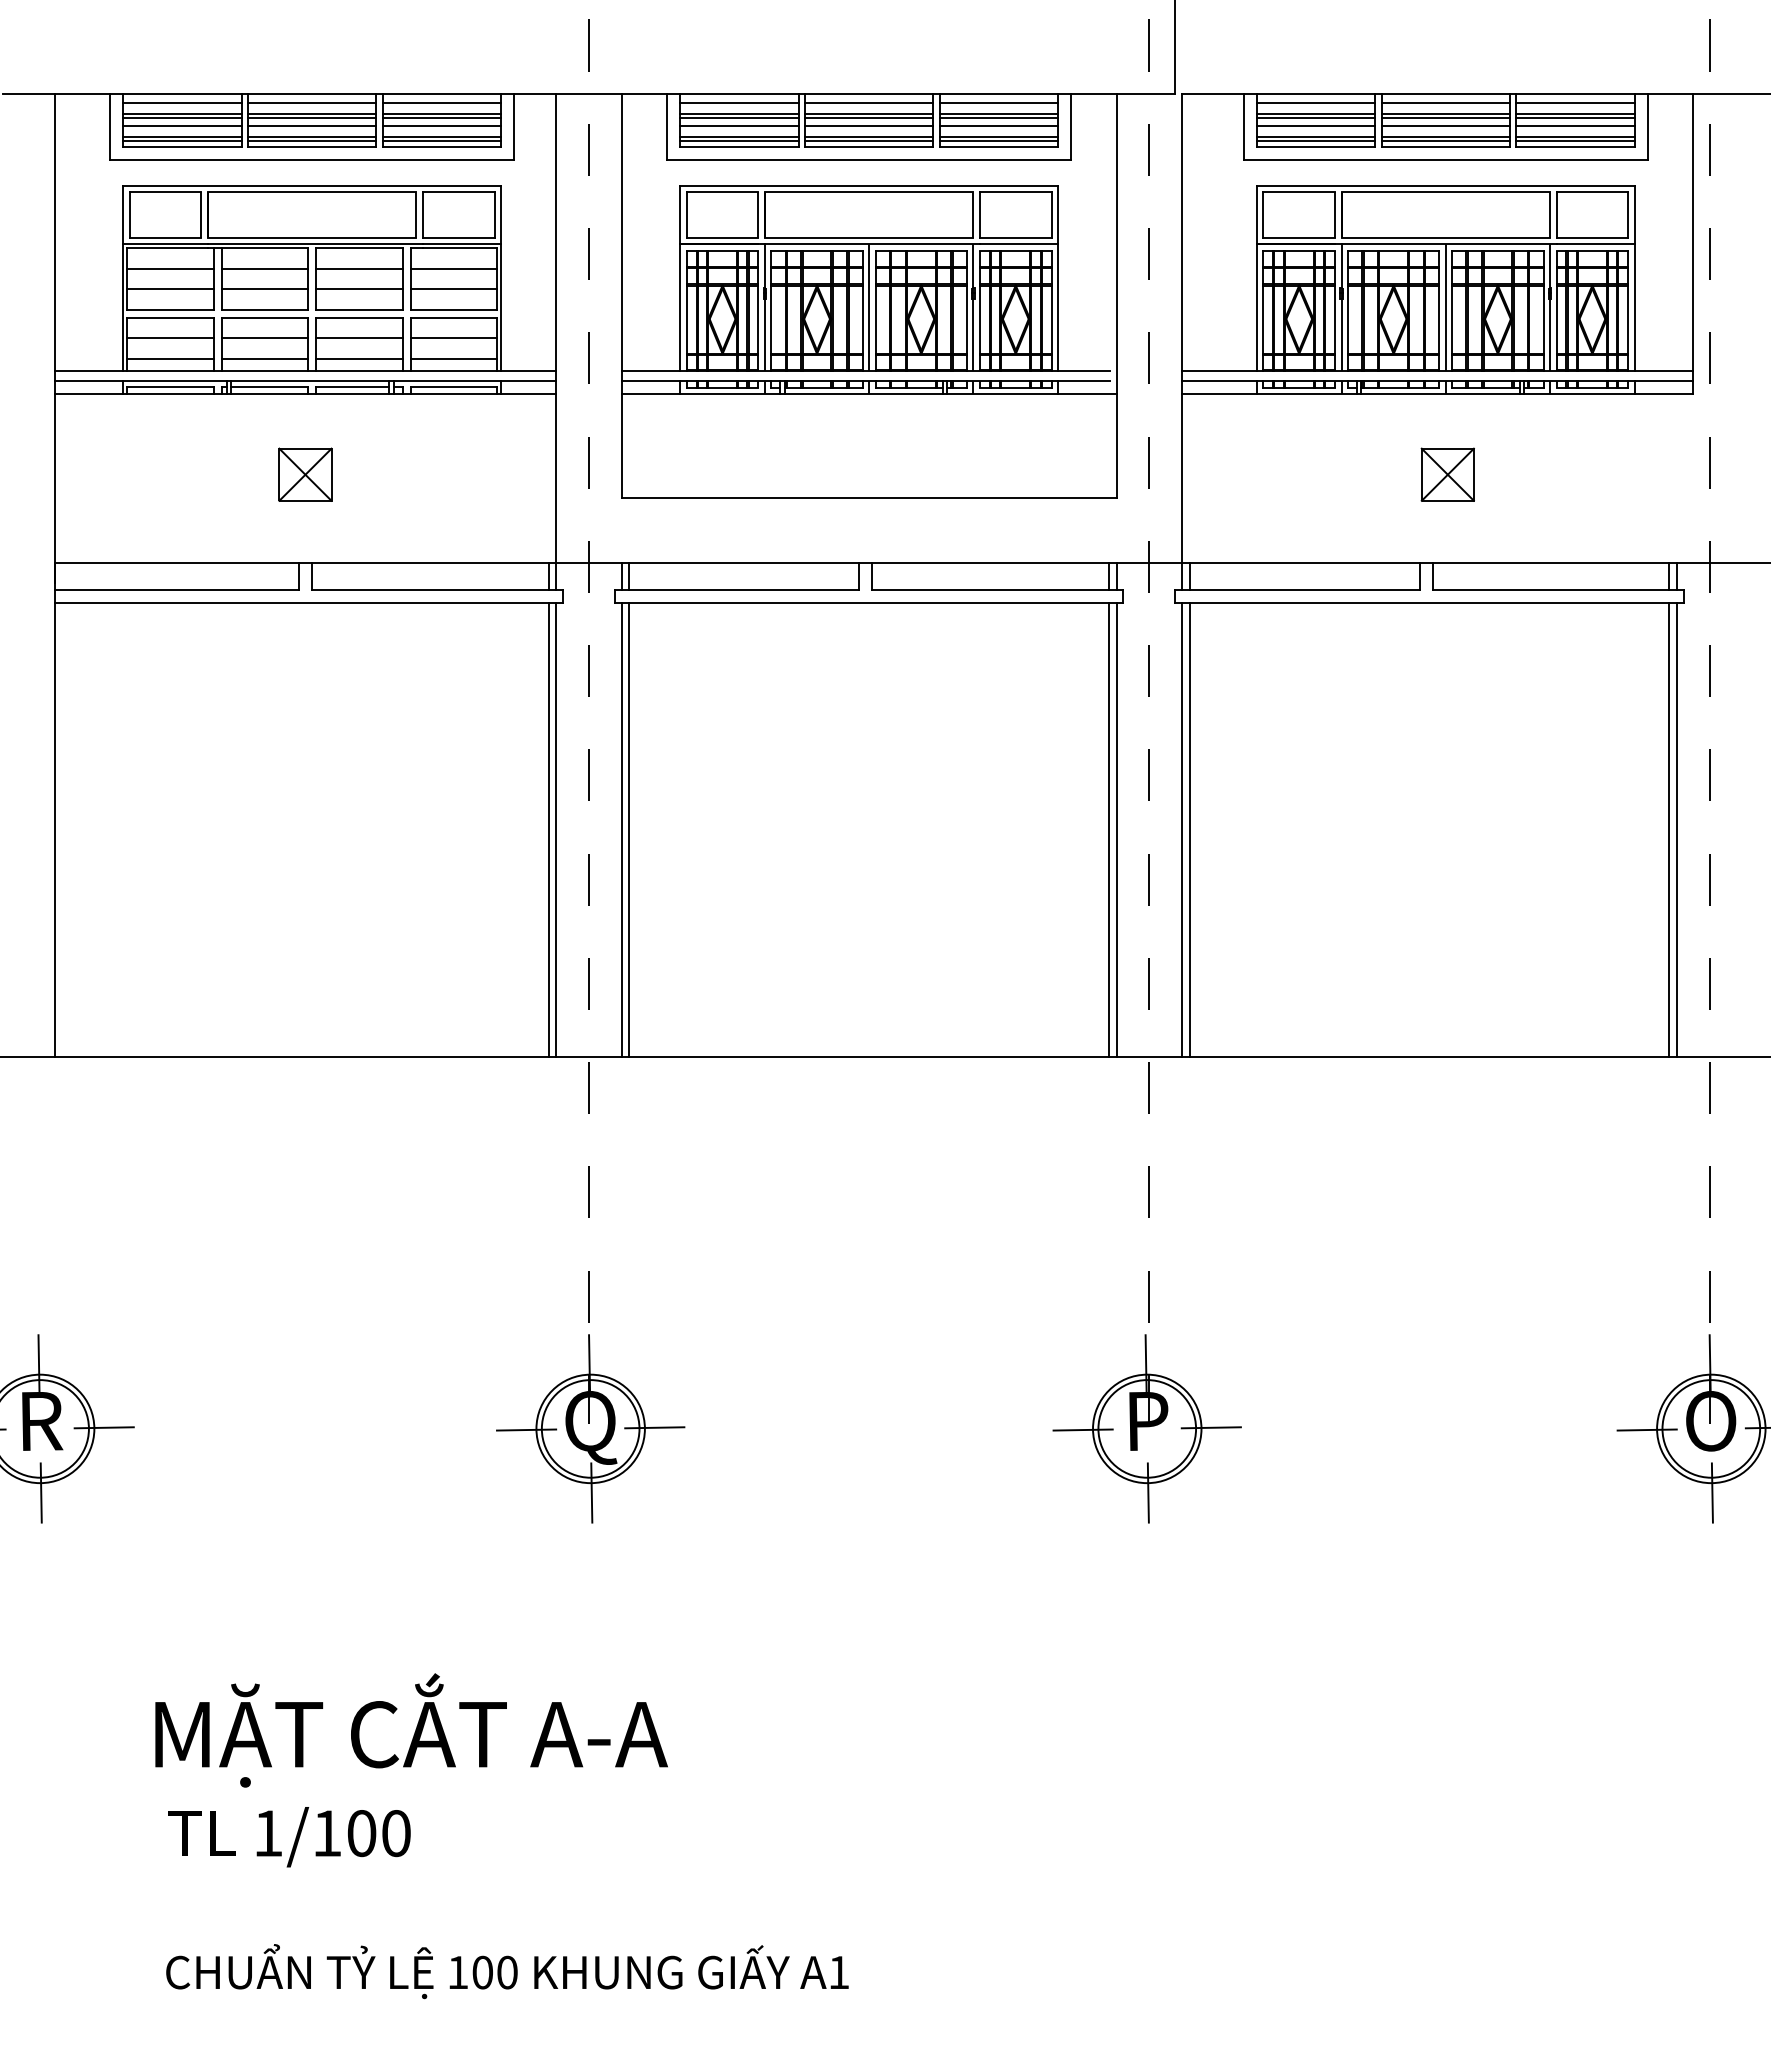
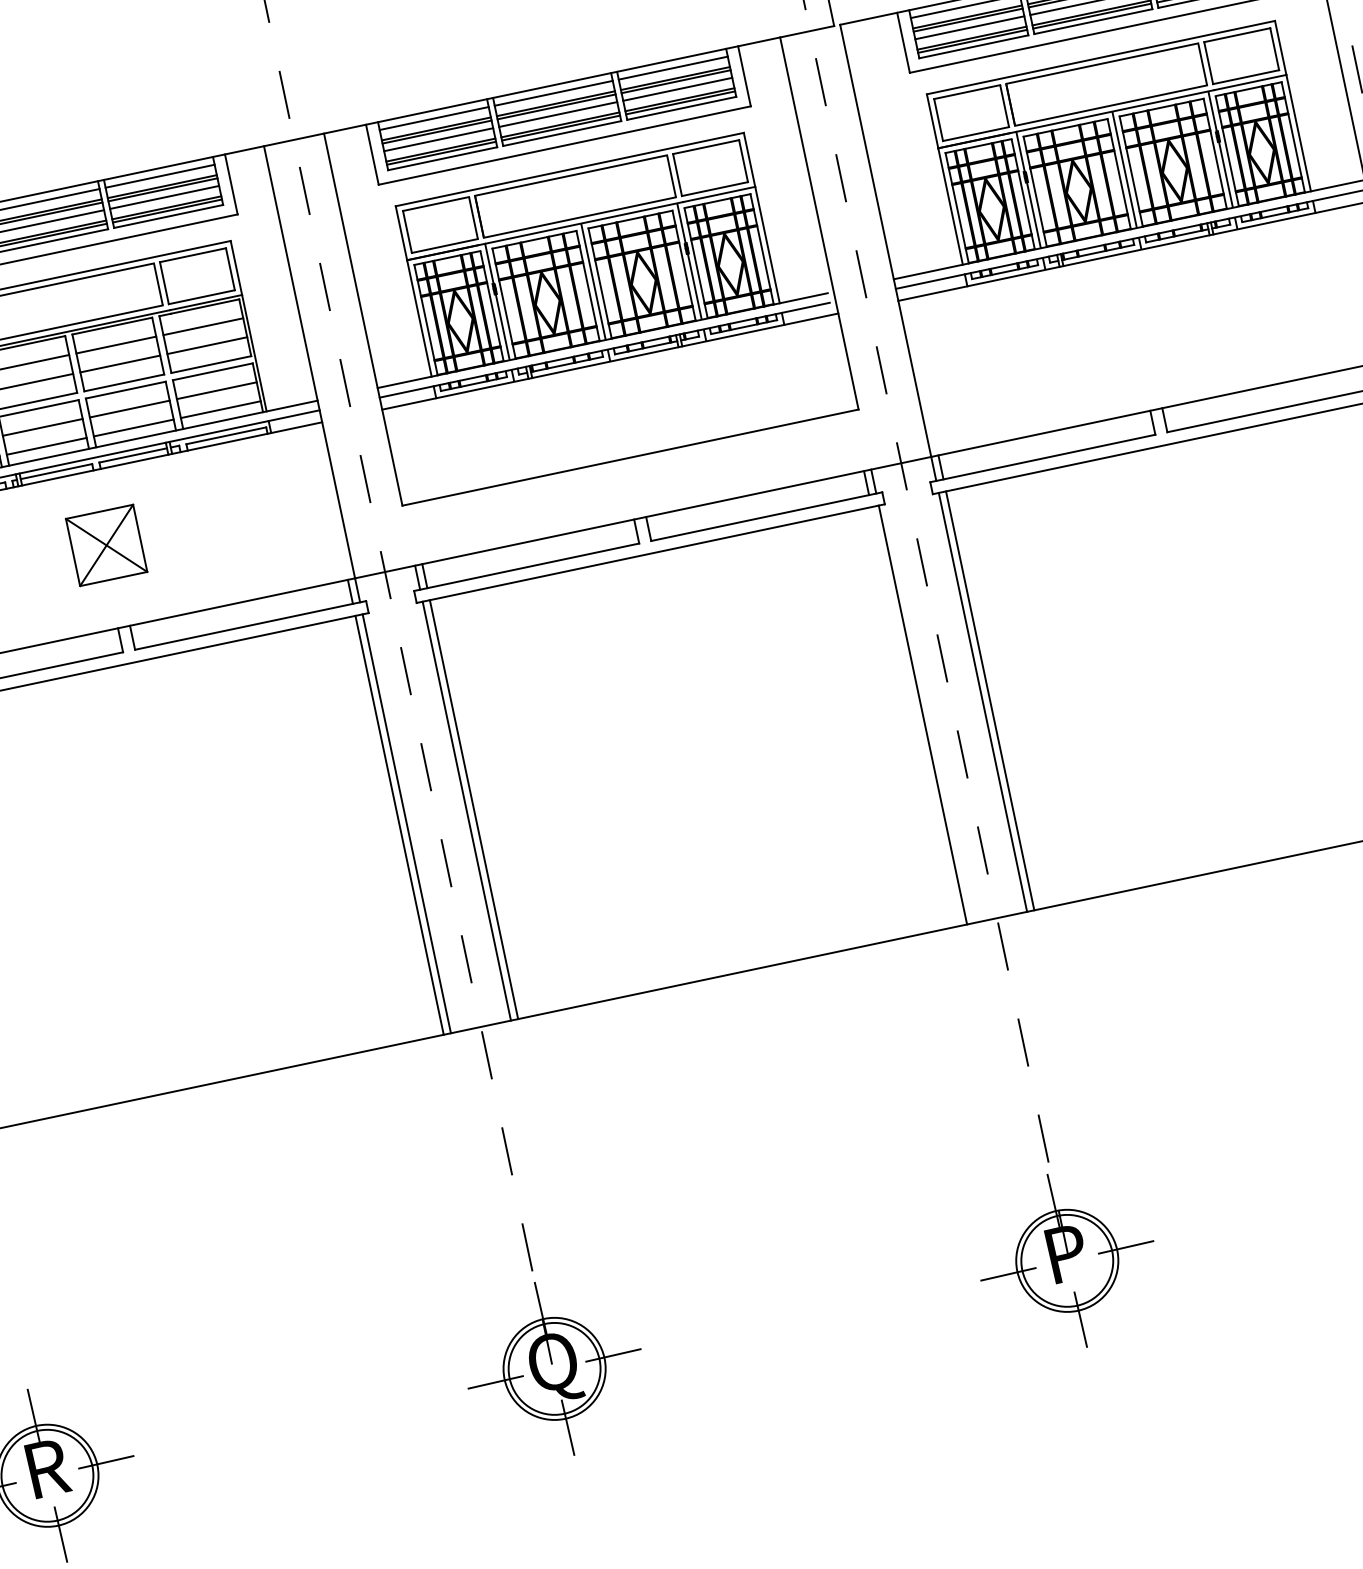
part: (305, 474) -> (106, 545), size x1.4
part: (1447, 474) -> (1158, 323), removed
line: (1108, 829) -> (915, 716), removed

